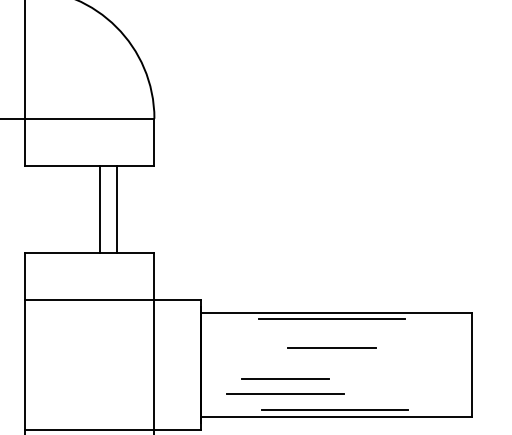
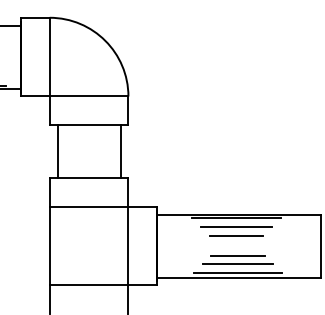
line: (100, 209) -> (57, 151), moved
line: (116, 209) -> (120, 151), moved
line: (330, 332) -> (235, 226), added
part: (284, 385) -> (237, 259), moved

